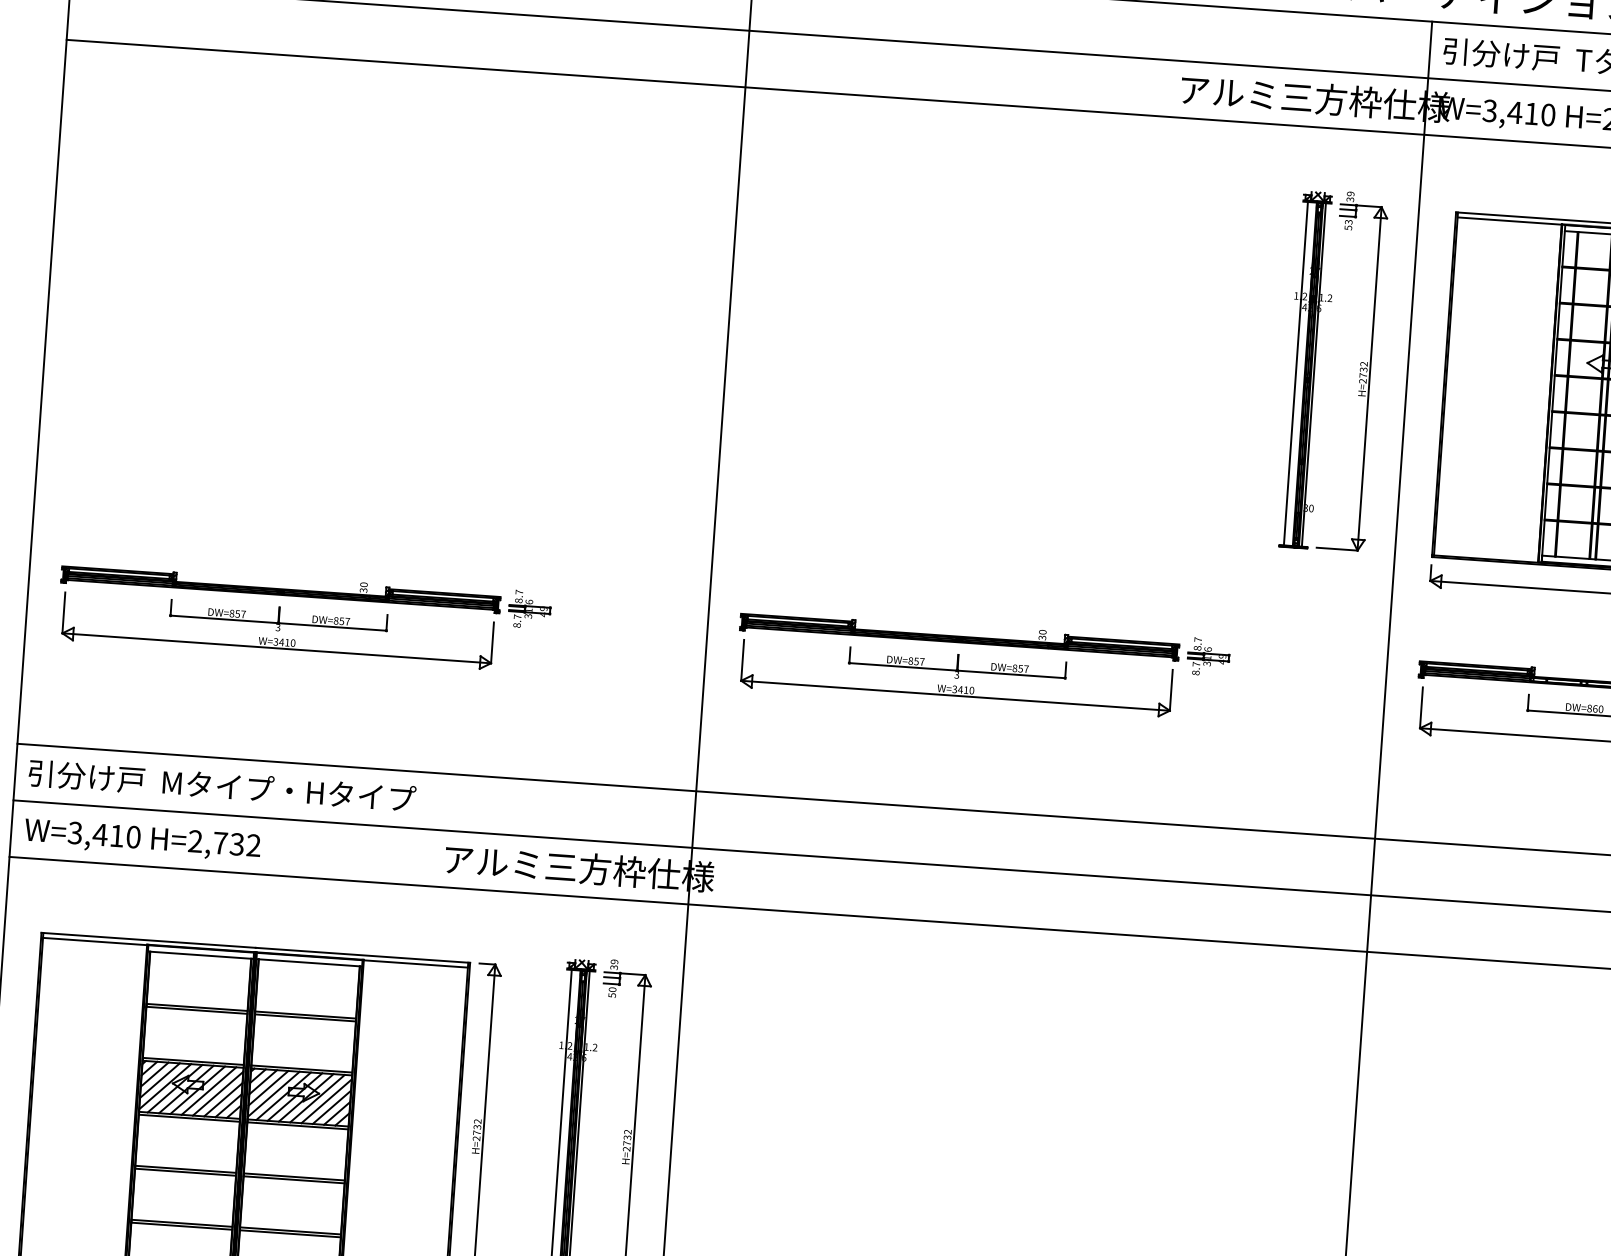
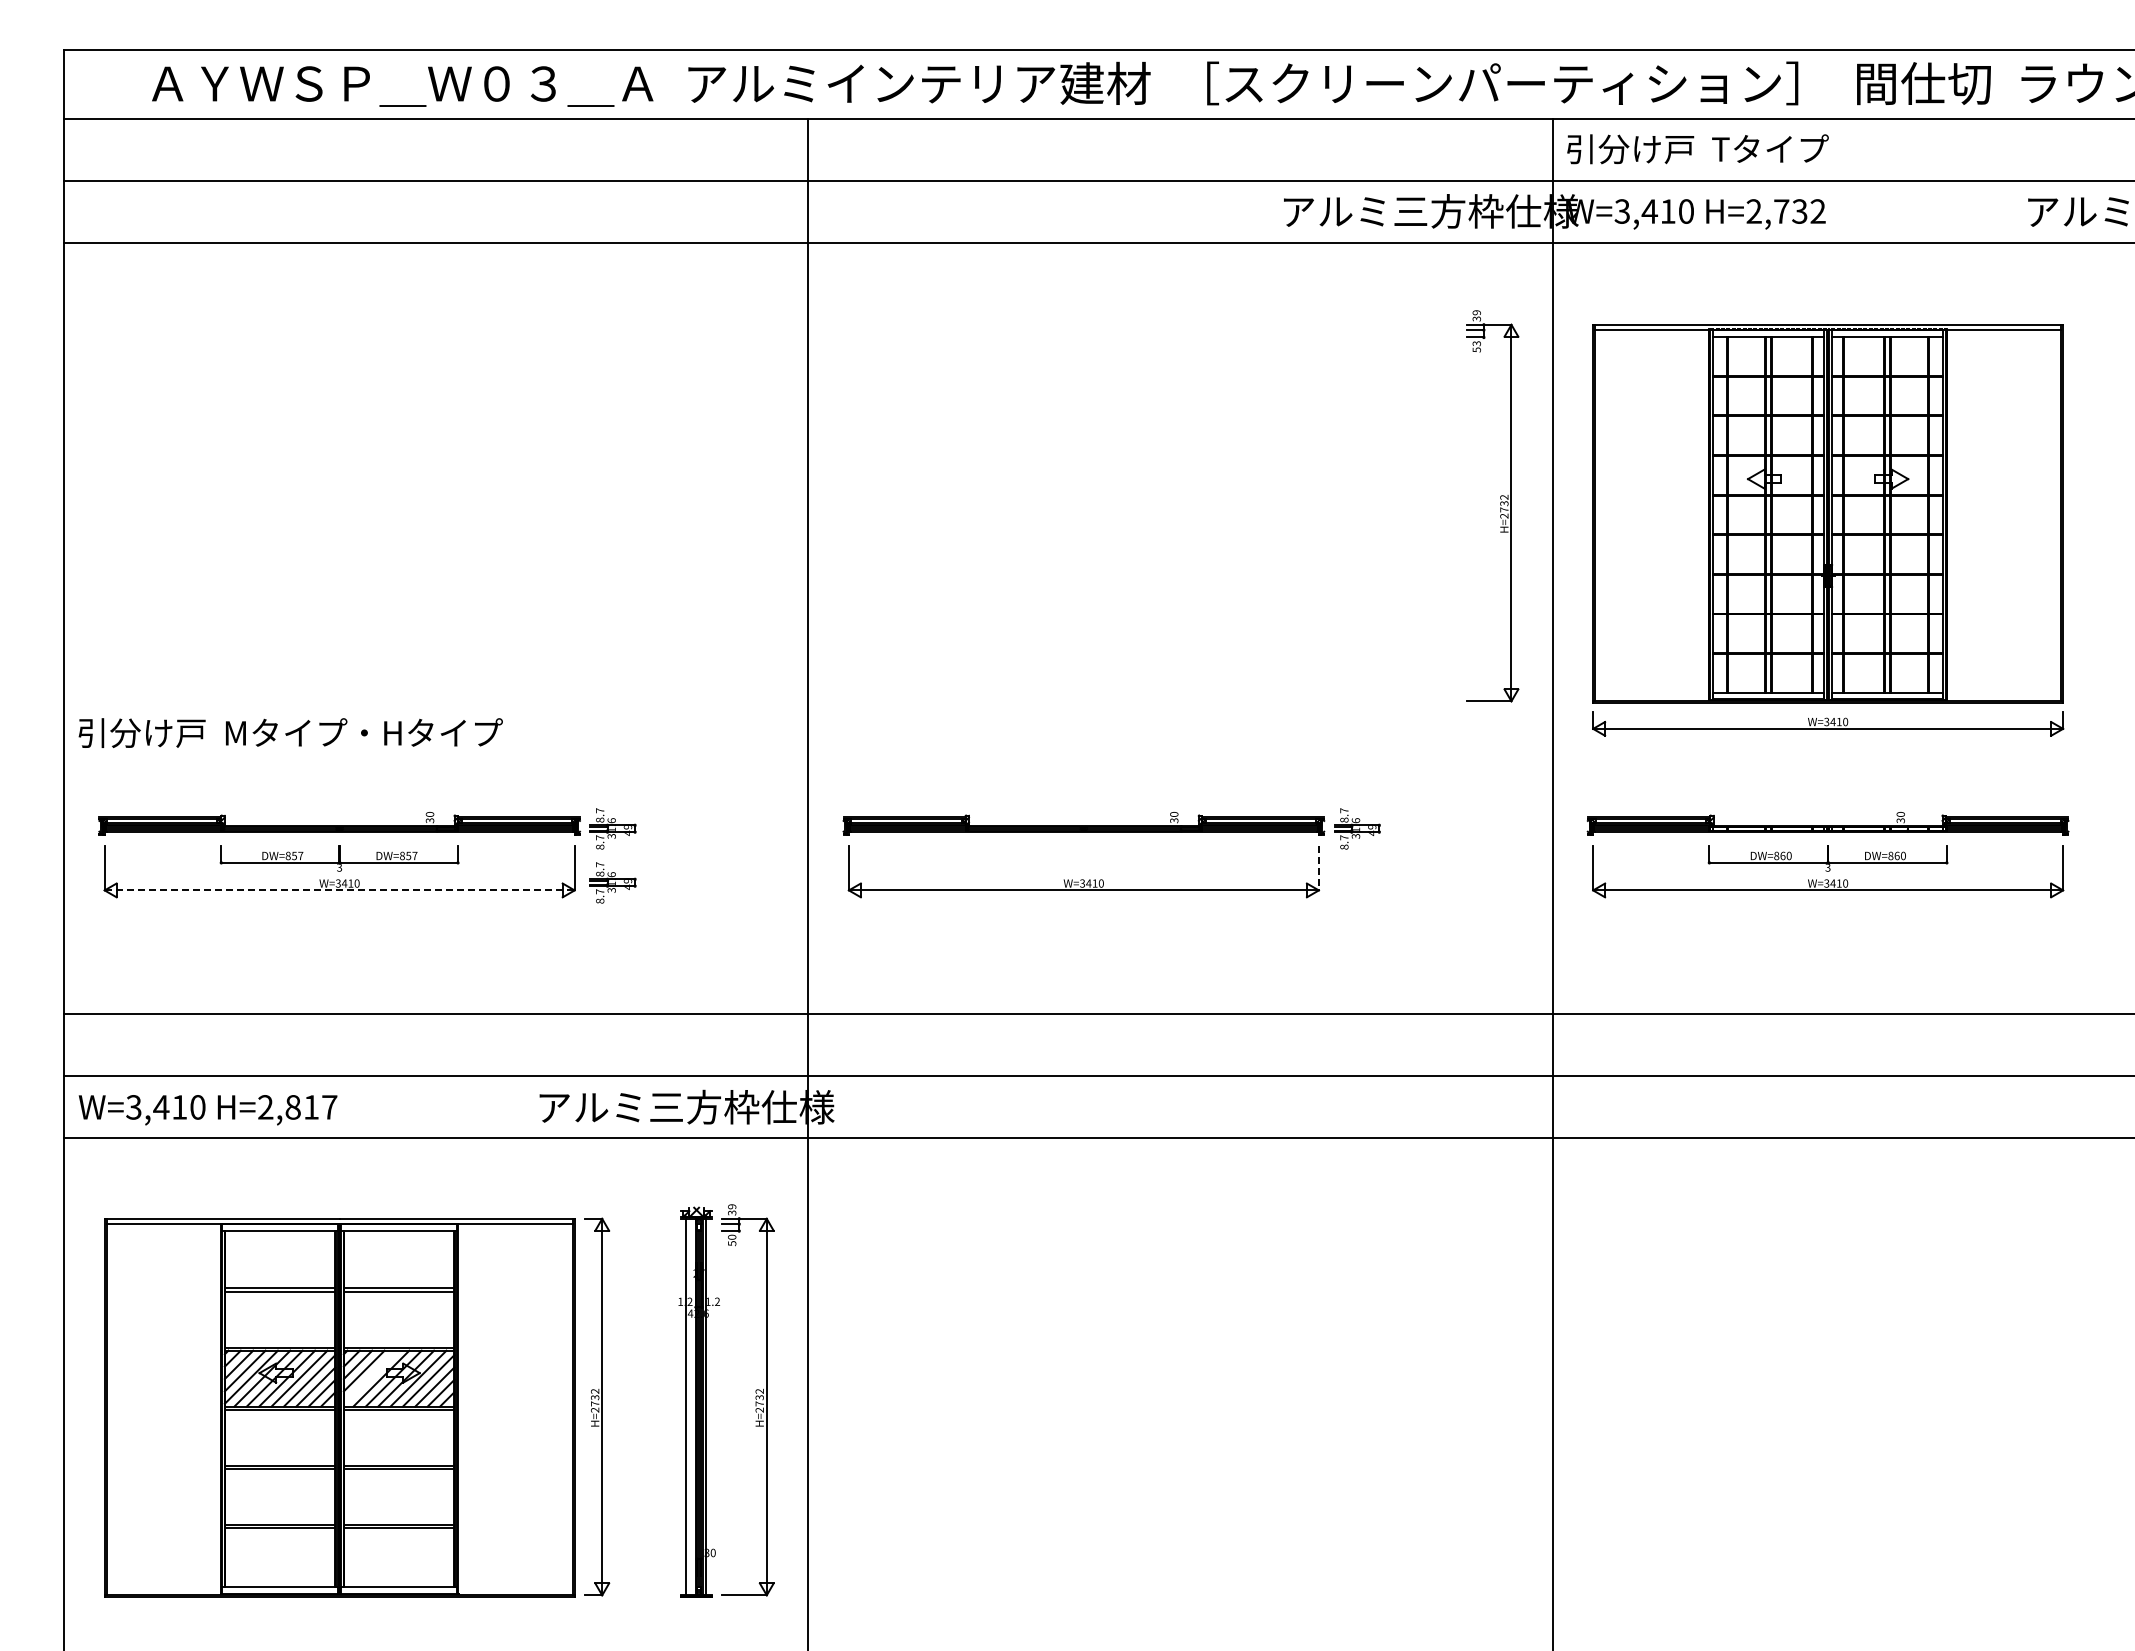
part: (1307, 369) -> (1443, 507), removed
line: (276, 648) -> (339, 890), solid -> dashed
part: (526, 658) -> (612, 882), added
part: (957, 666) -> (1083, 858), removed
line: (1170, 690) -> (1318, 868), solid -> dashed
text: (222, 785) -> (290, 732), moved
text: (237, 844) -> (311, 1107), H=2,732 -> H=2,817
line: (273, 1093) -> (370, 1376), removed

